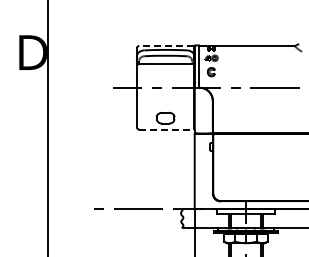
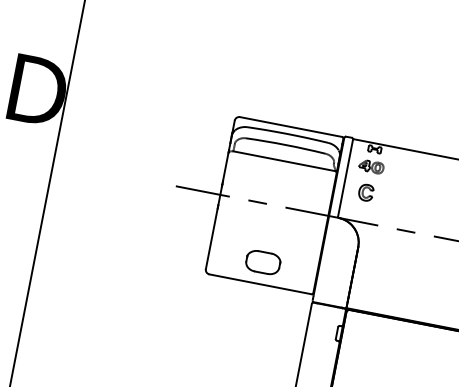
line: (165, 45) -> (289, 125), dashed -> solid
line: (166, 129) -> (260, 284), dashed -> solid

